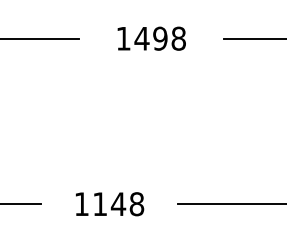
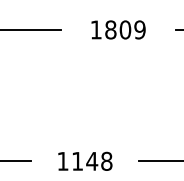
text: (159, 38) -> (124, 29), 1498 -> 1809

